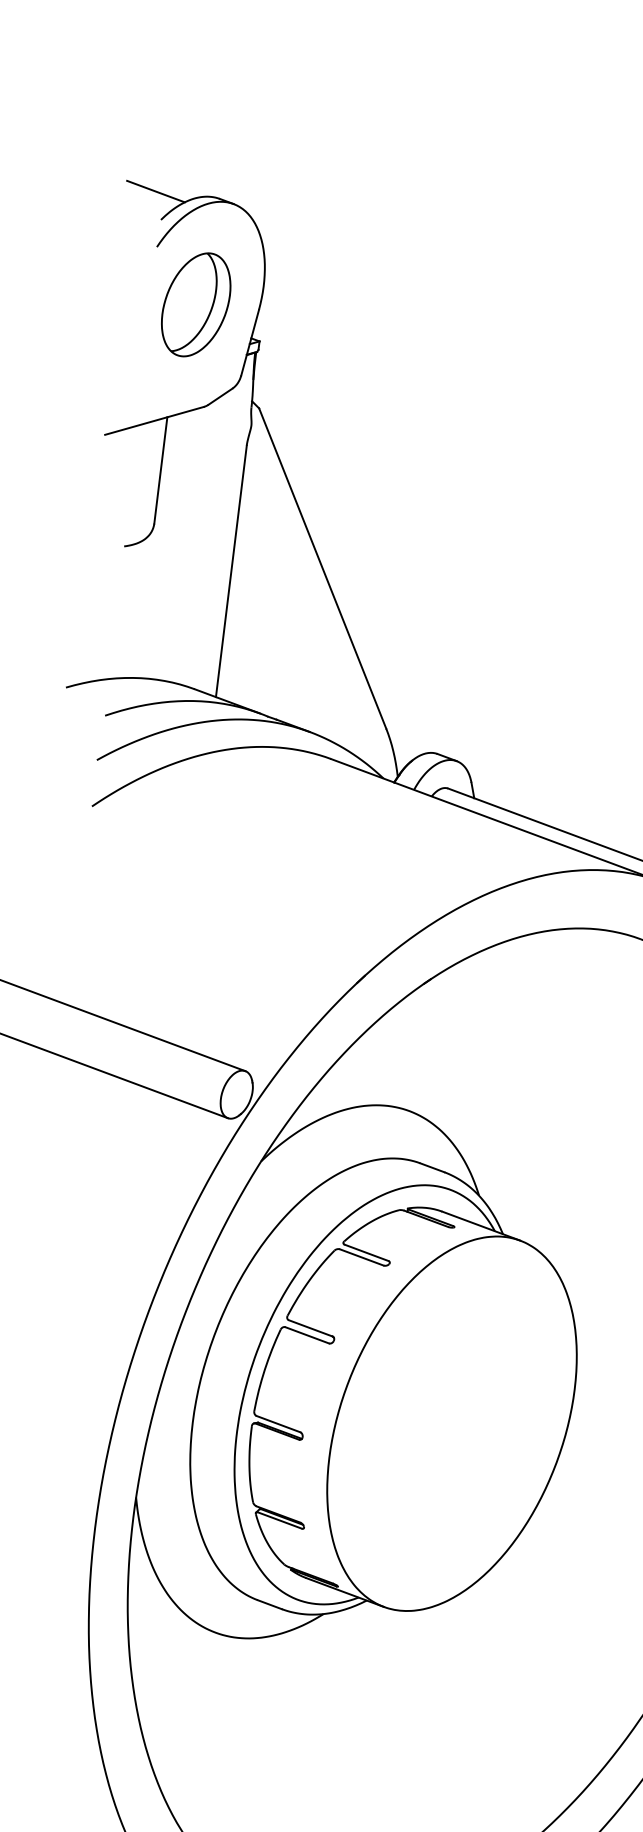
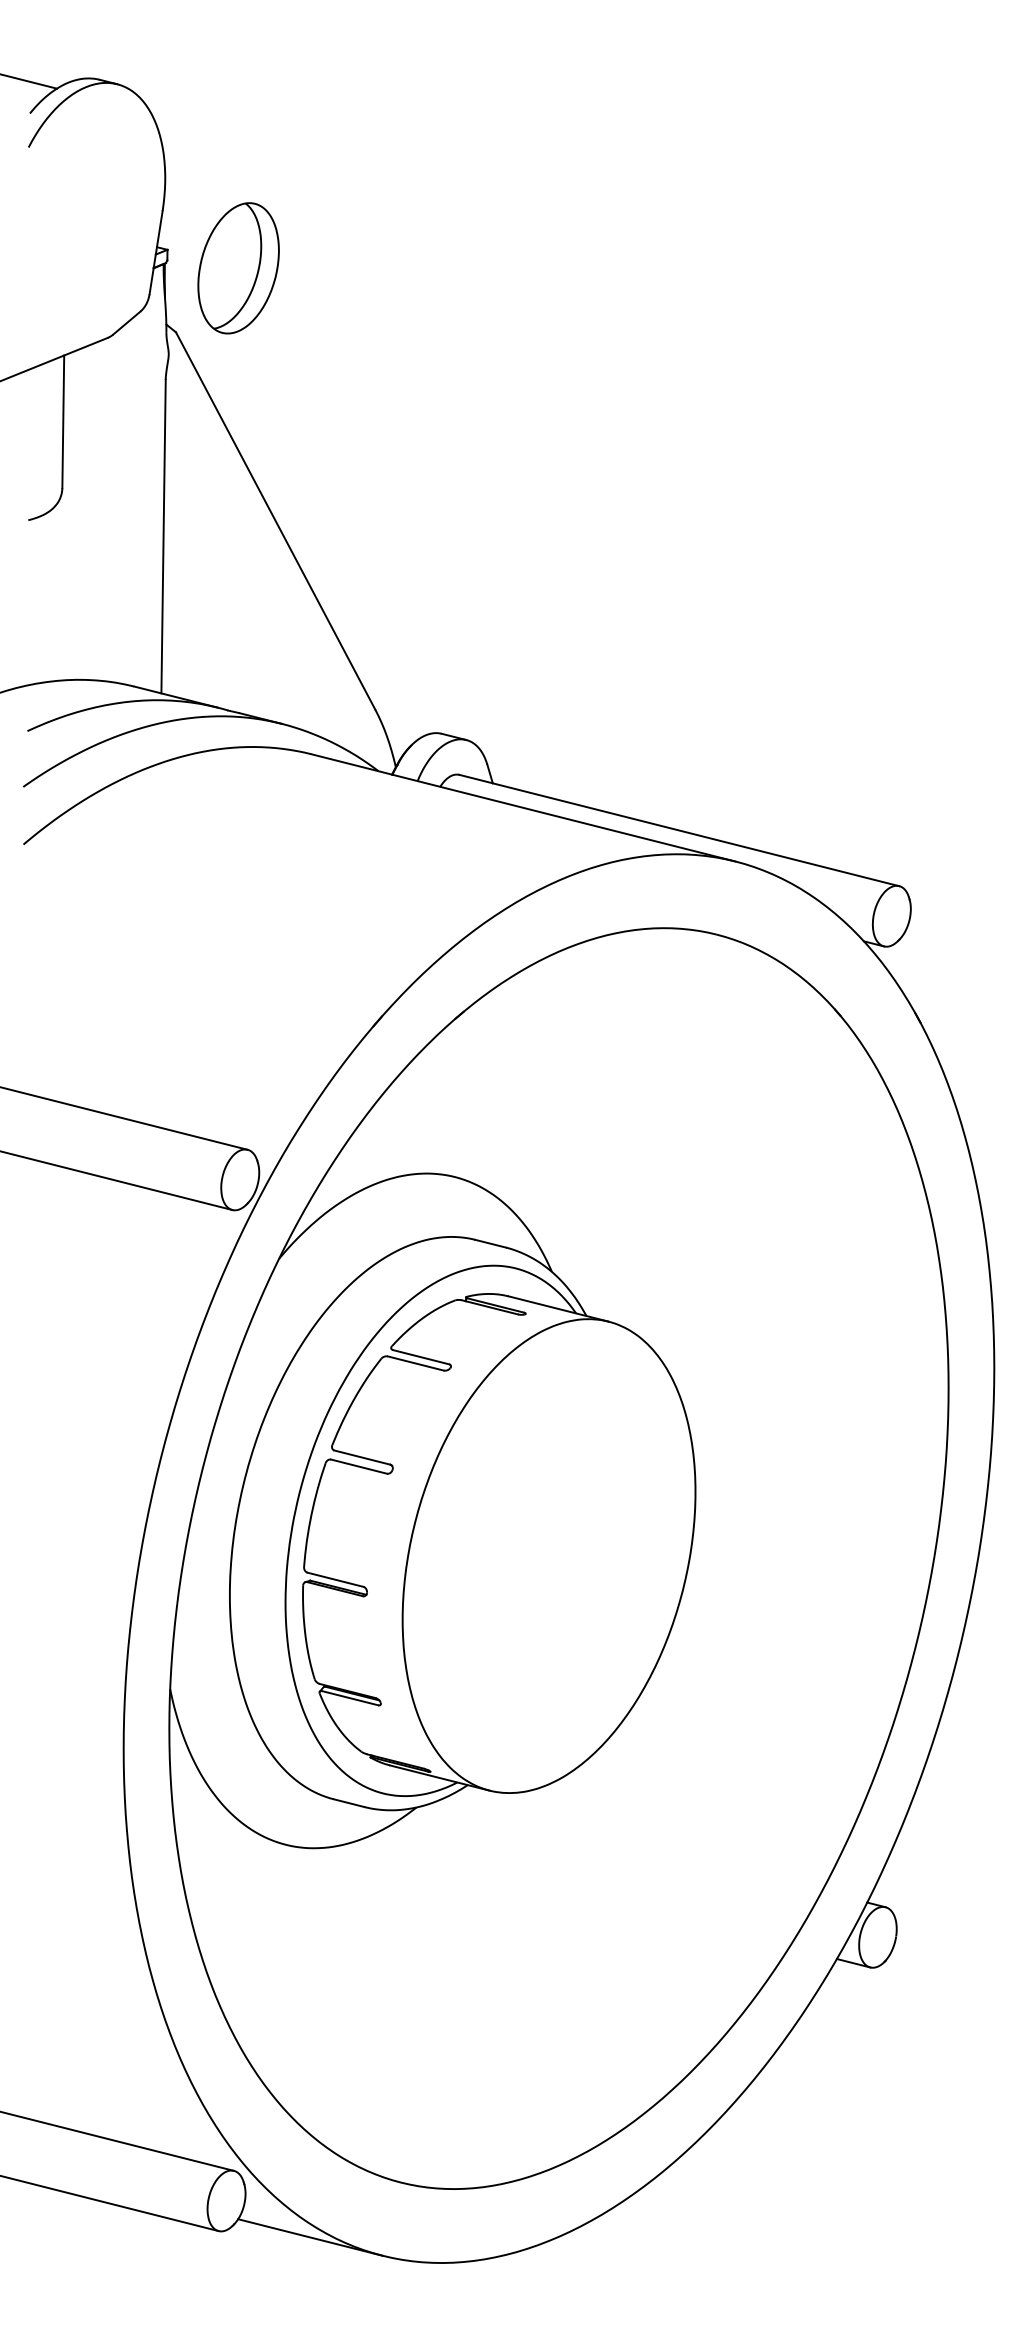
part: (196, 305) -> (238, 268), moved

